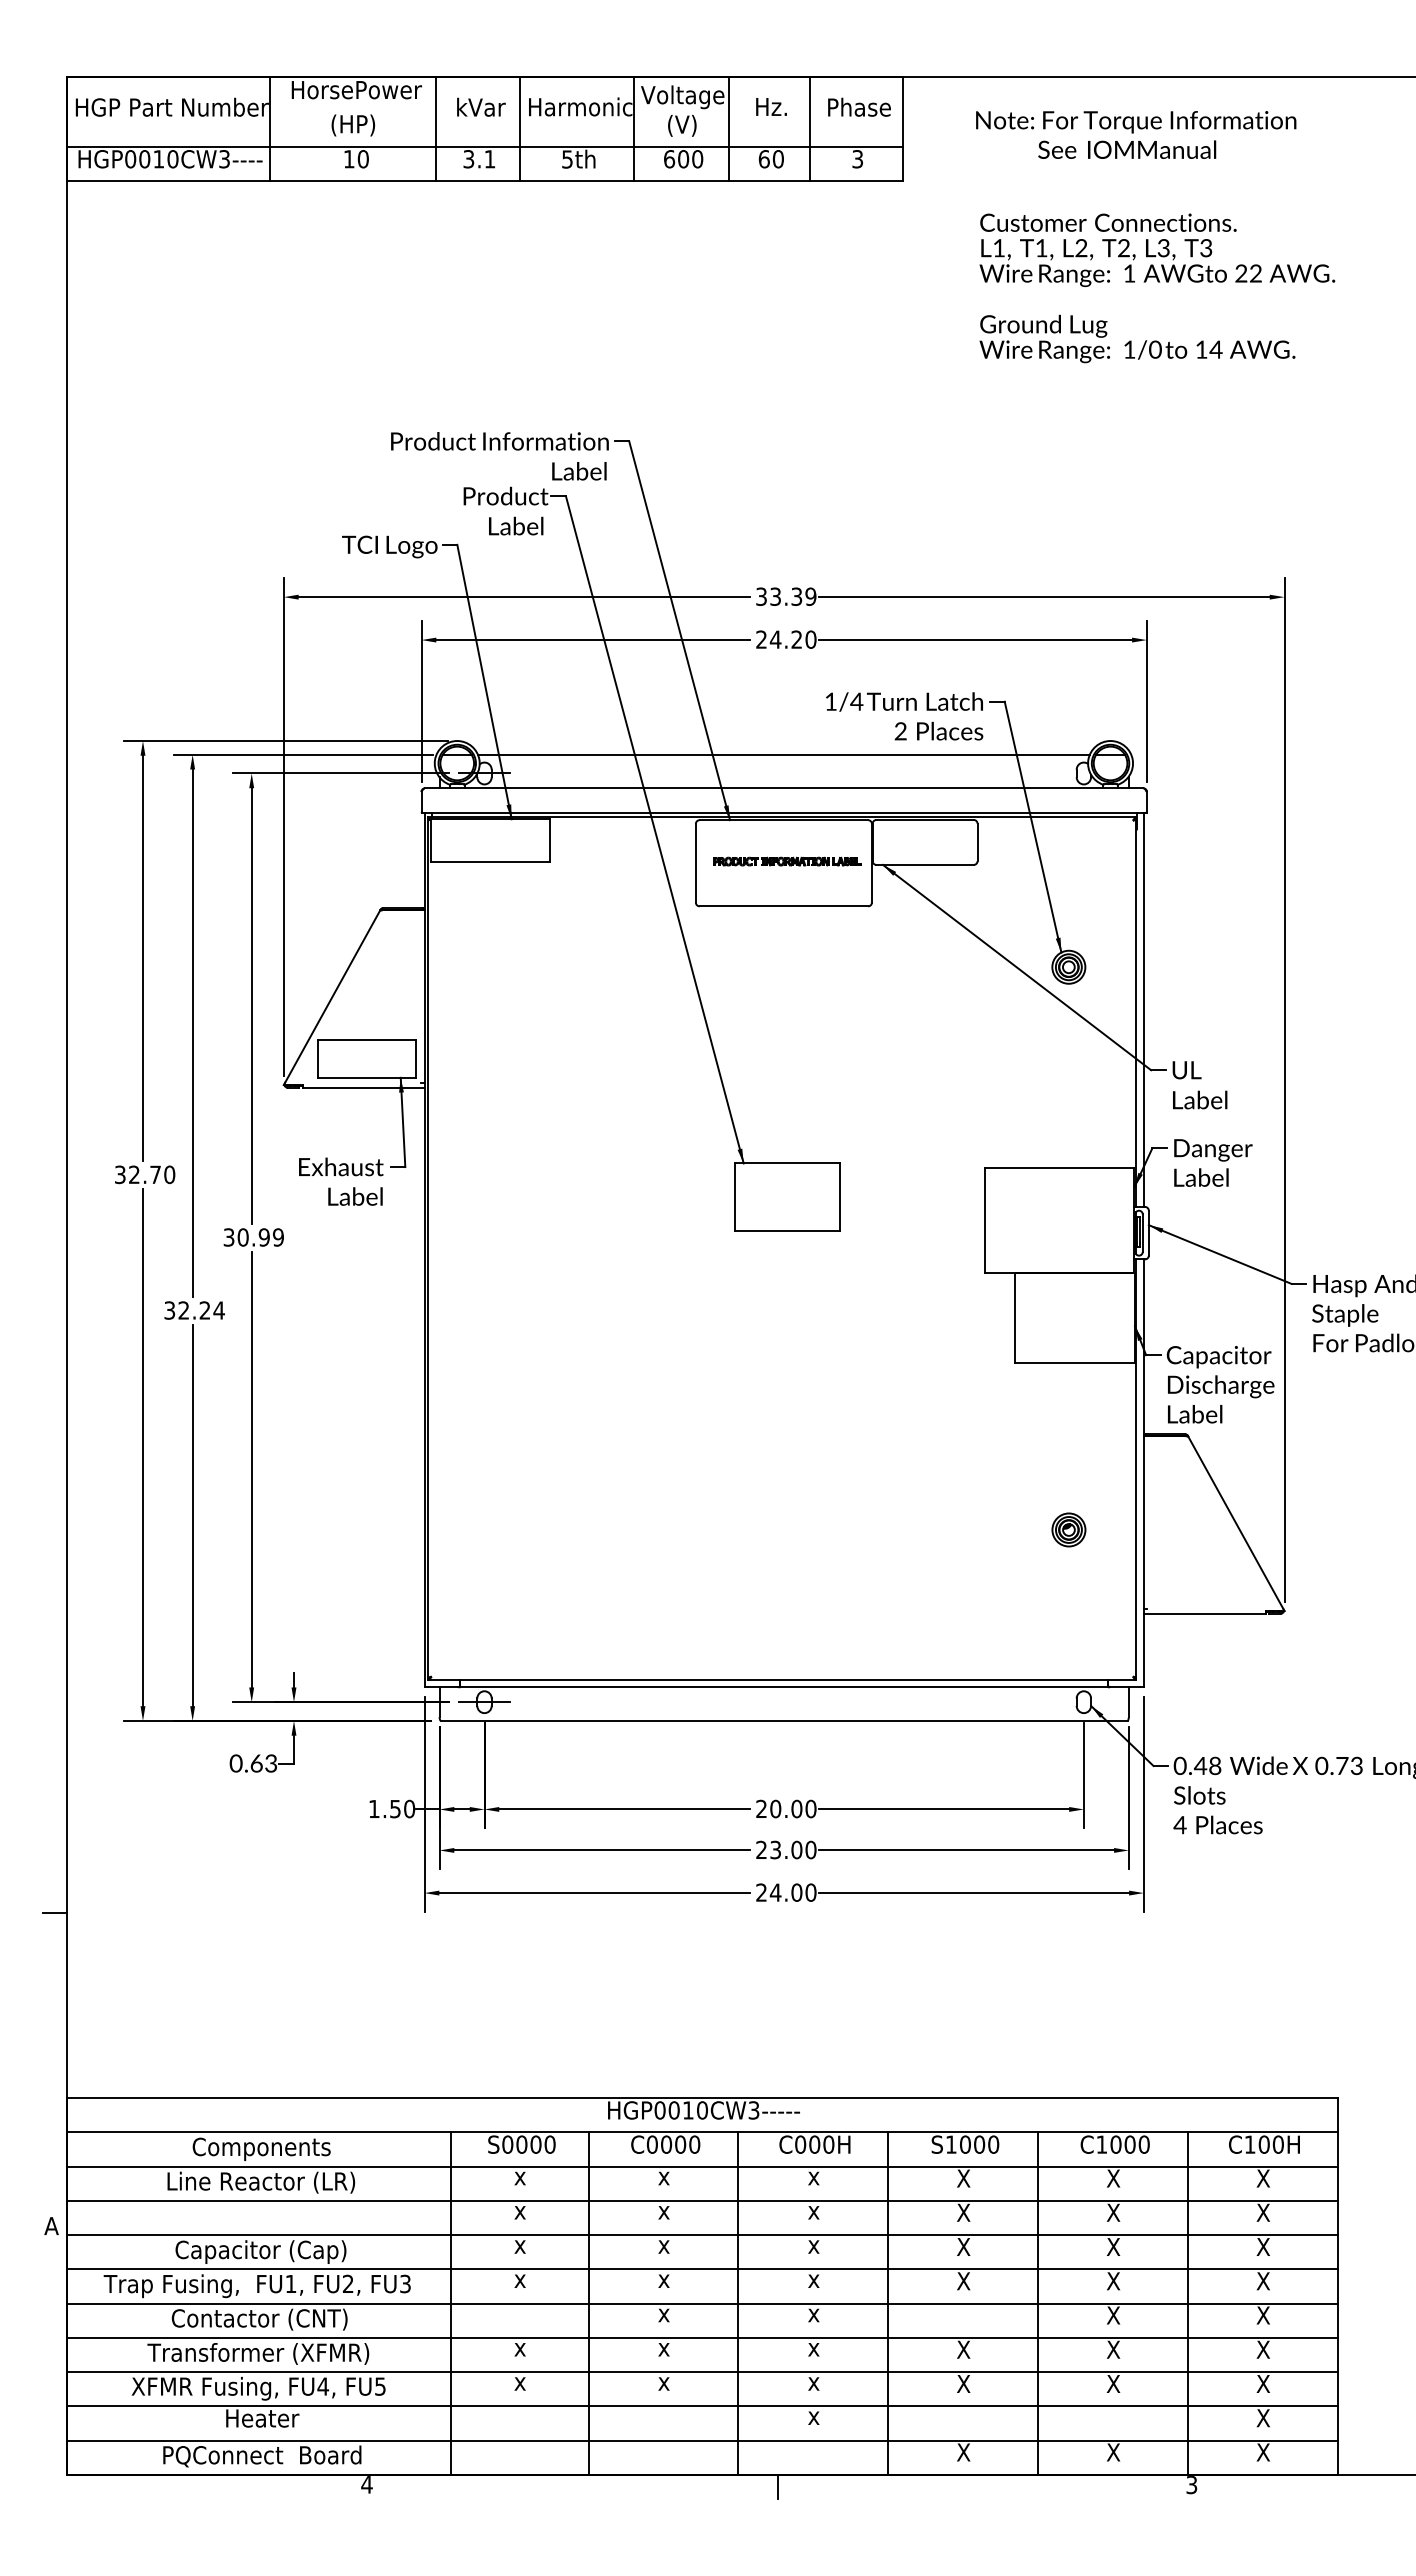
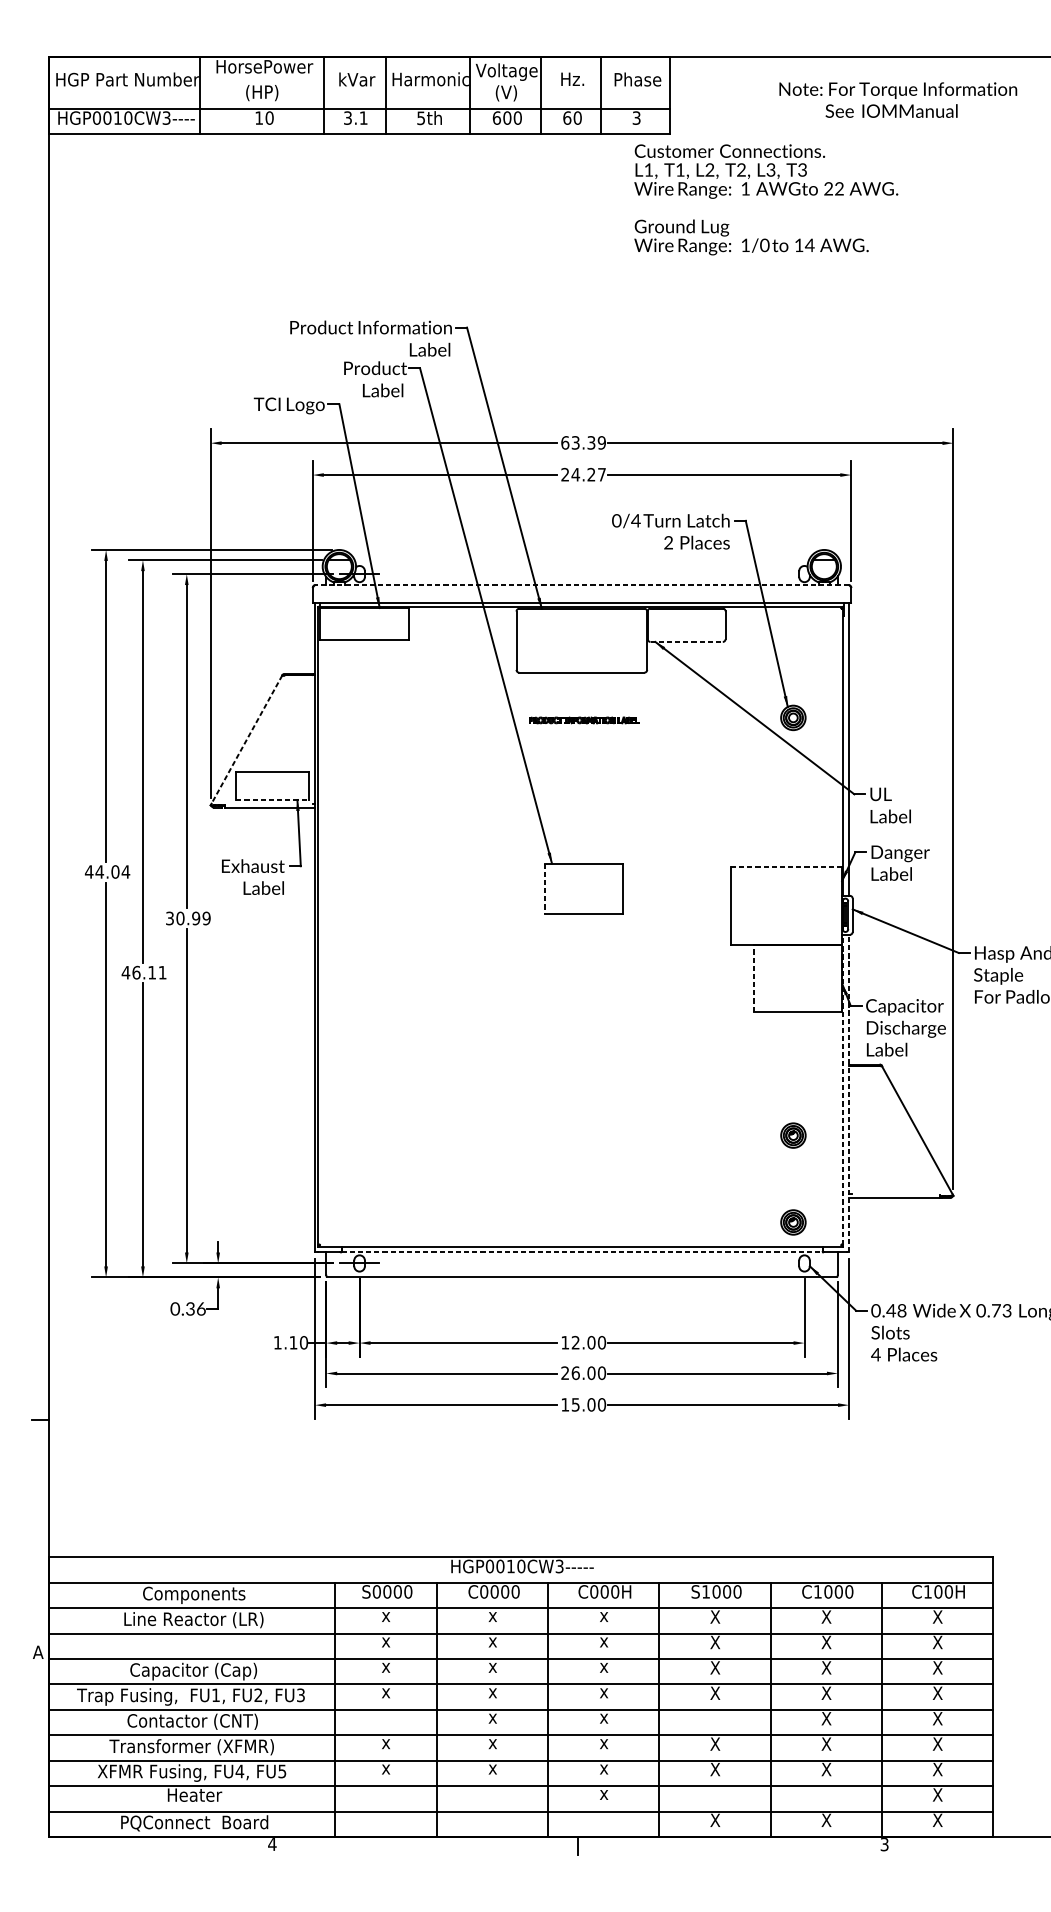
text: (1136, 134) -> (898, 99), moved
text: (1157, 288) -> (766, 199), moved
text: (761, 596) -> (565, 442), 33.39 -> 63.39
text: (810, 639) -> (601, 474), 24.20 -> 24.27
text: (830, 701) -> (616, 520), 1/4 -> 0/4
line: (783, 754) -> (581, 559), removed
line: (783, 788) -> (581, 585), solid -> dashed
part: (787, 861) -> (584, 720), moved
line: (925, 864) -> (686, 641), solid -> dashed
line: (332, 996) -> (246, 739), solid -> dashed
line: (366, 1077) -> (272, 799), solid -> dashed
line: (1059, 1168) -> (786, 867), solid -> dashed
text: (144, 1174) -> (107, 871), 32.70 -> 44.04
line: (734, 1197) -> (545, 888), solid -> dashed
text: (193, 1310) -> (143, 972), 32.24 -> 46.11
line: (1015, 1318) -> (753, 978), solid -> dashed
line: (1136, 1468) -> (843, 1089), solid -> dashed
line: (1143, 1473) -> (848, 1093), solid -> dashed
part: (1068, 1646) -> (793, 1222), added
line: (784, 1687) -> (582, 1252), solid -> dashed
text: (263, 1763) -> (195, 1308), 0.63 -> 0.36
text: (768, 1808) -> (570, 1342), 20.00 -> 12.00
text: (395, 1809) -> (293, 1343), 1.50 -> 1.10
text: (775, 1849) -> (575, 1372), 23.00 -> 26.00
text: (768, 1892) -> (570, 1404), 24.00 -> 15.00

